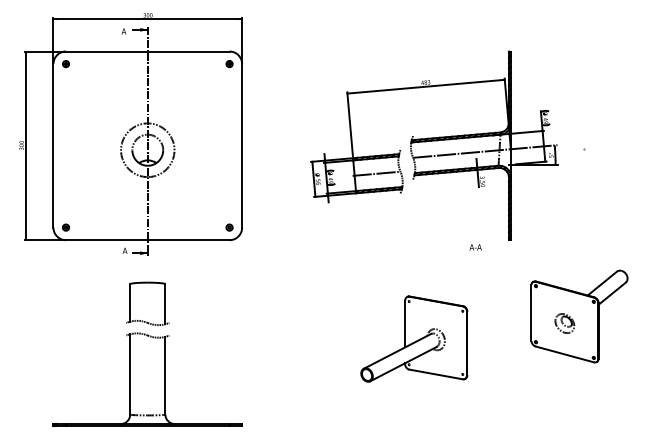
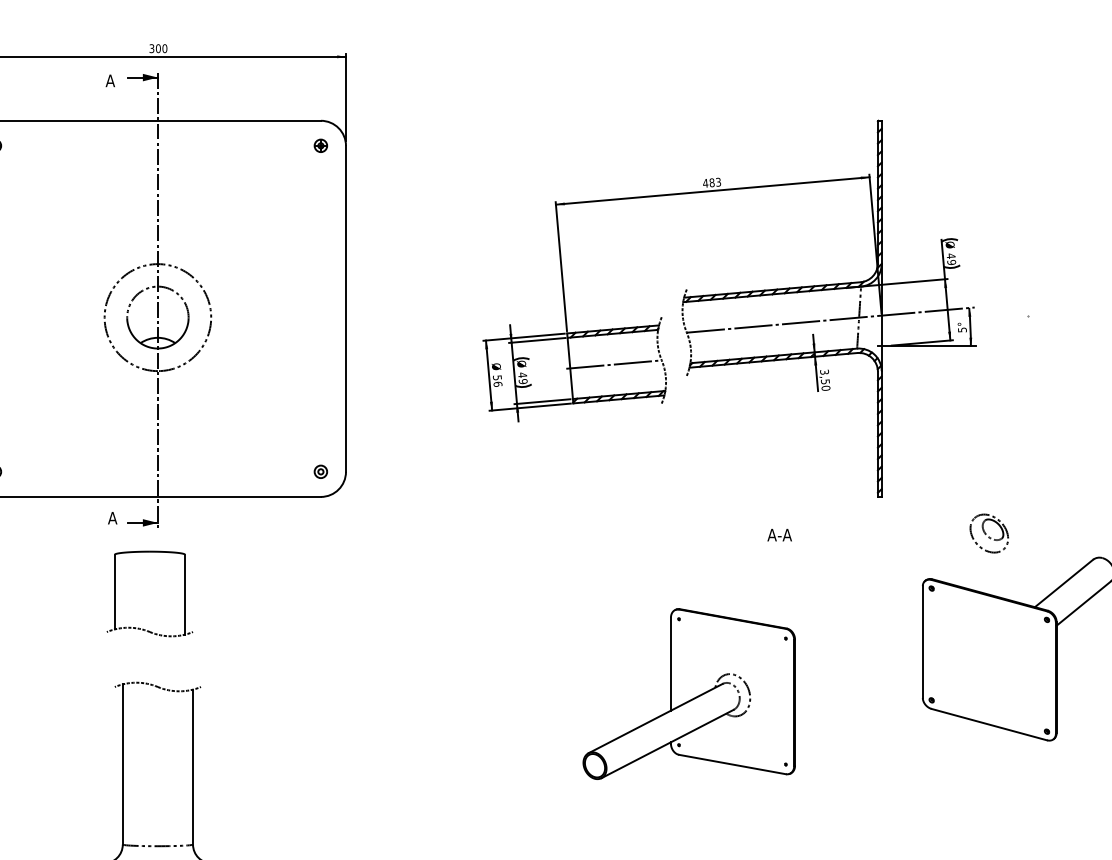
text: (475, 247) -> (779, 535), moved
part: (147, 303) -> (149, 593), moved
part: (564, 323) -> (988, 533), moved

